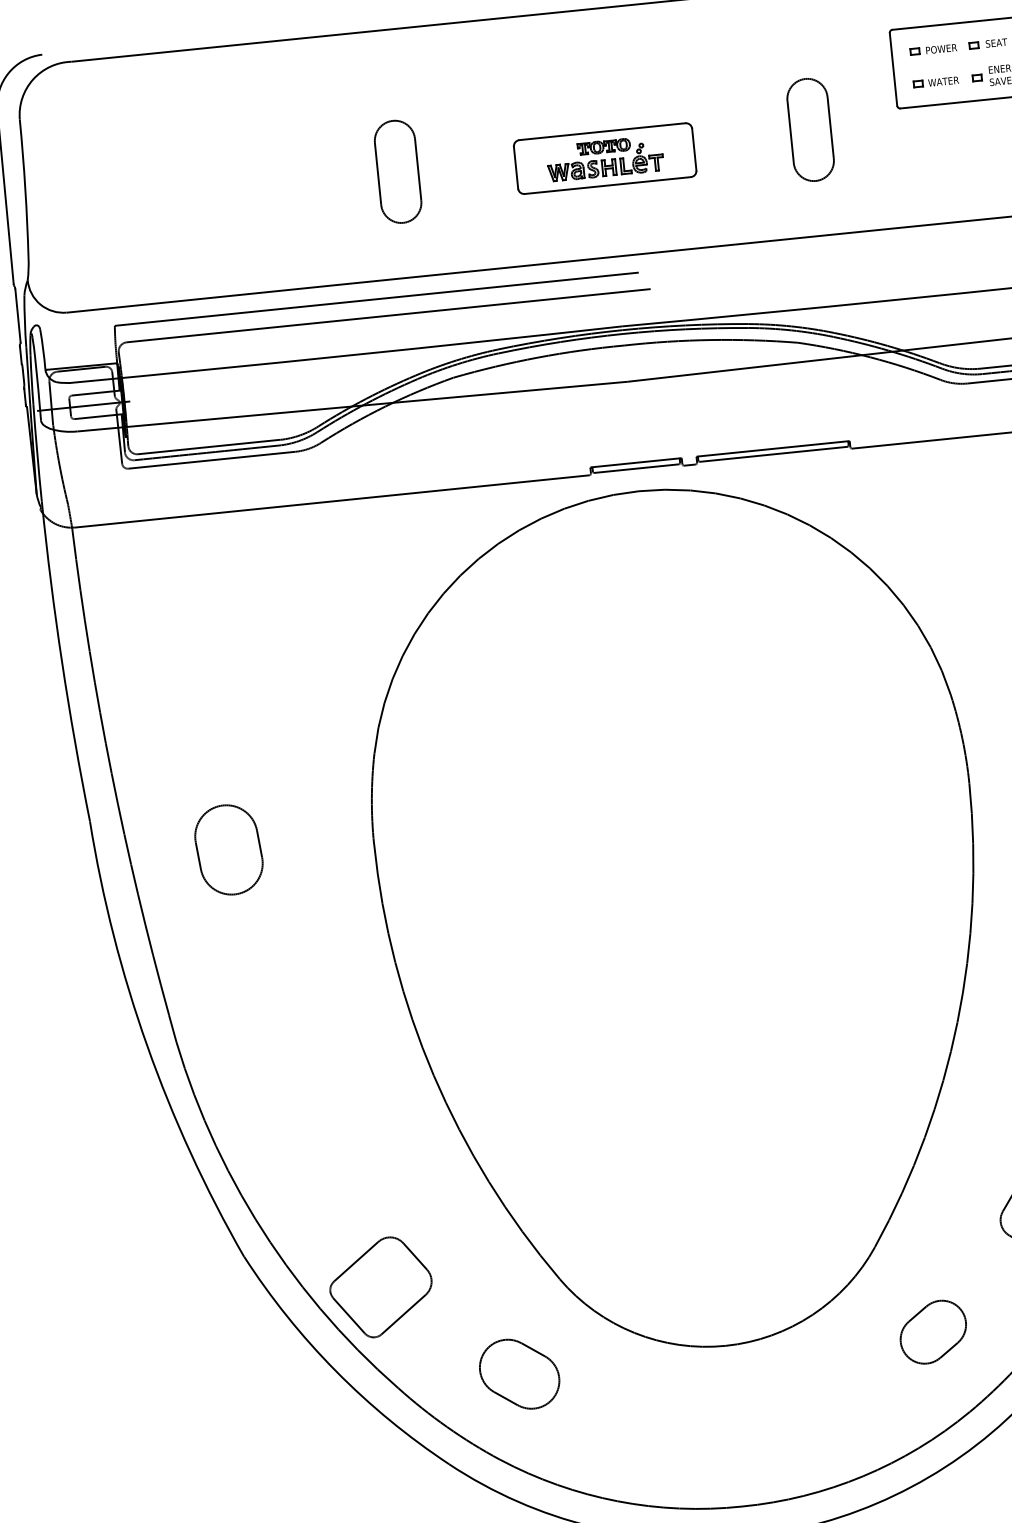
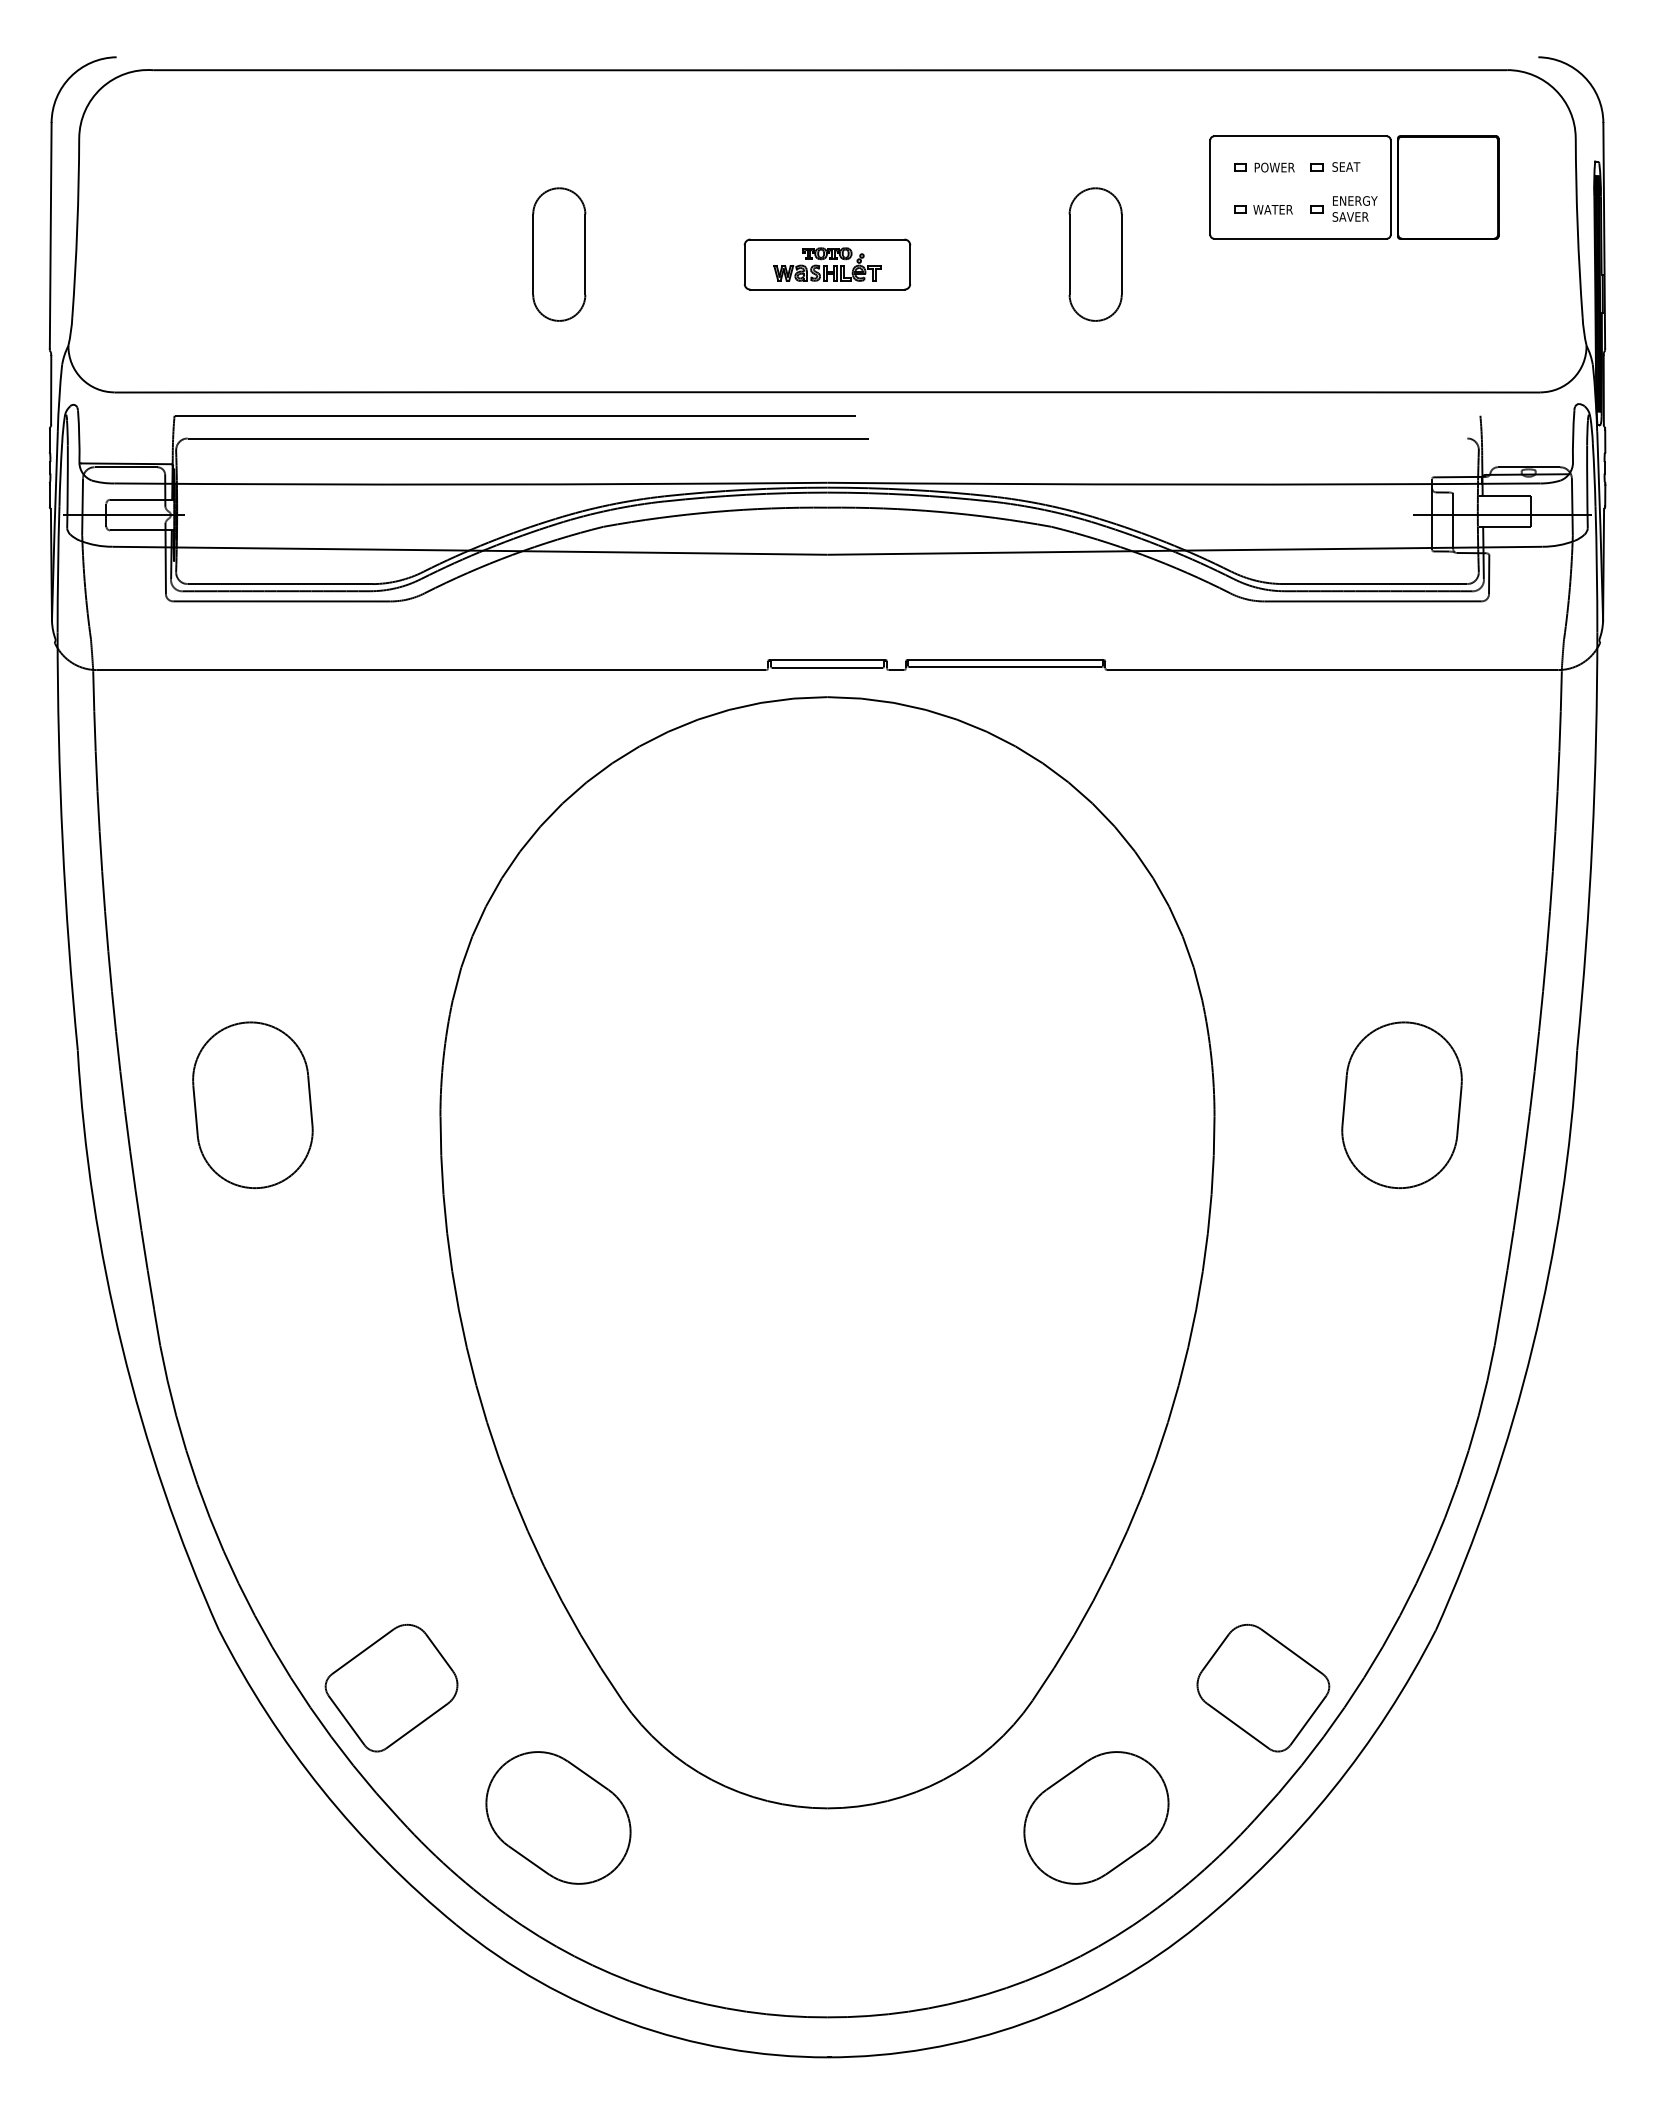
part: (605, 158) -> (827, 264), size x0.71
part: (228, 849) -> (252, 1104), size x1.43
part: (933, 1331) -> (1096, 1817), size x1.67
part: (519, 1373) -> (558, 1817), size x1.43

